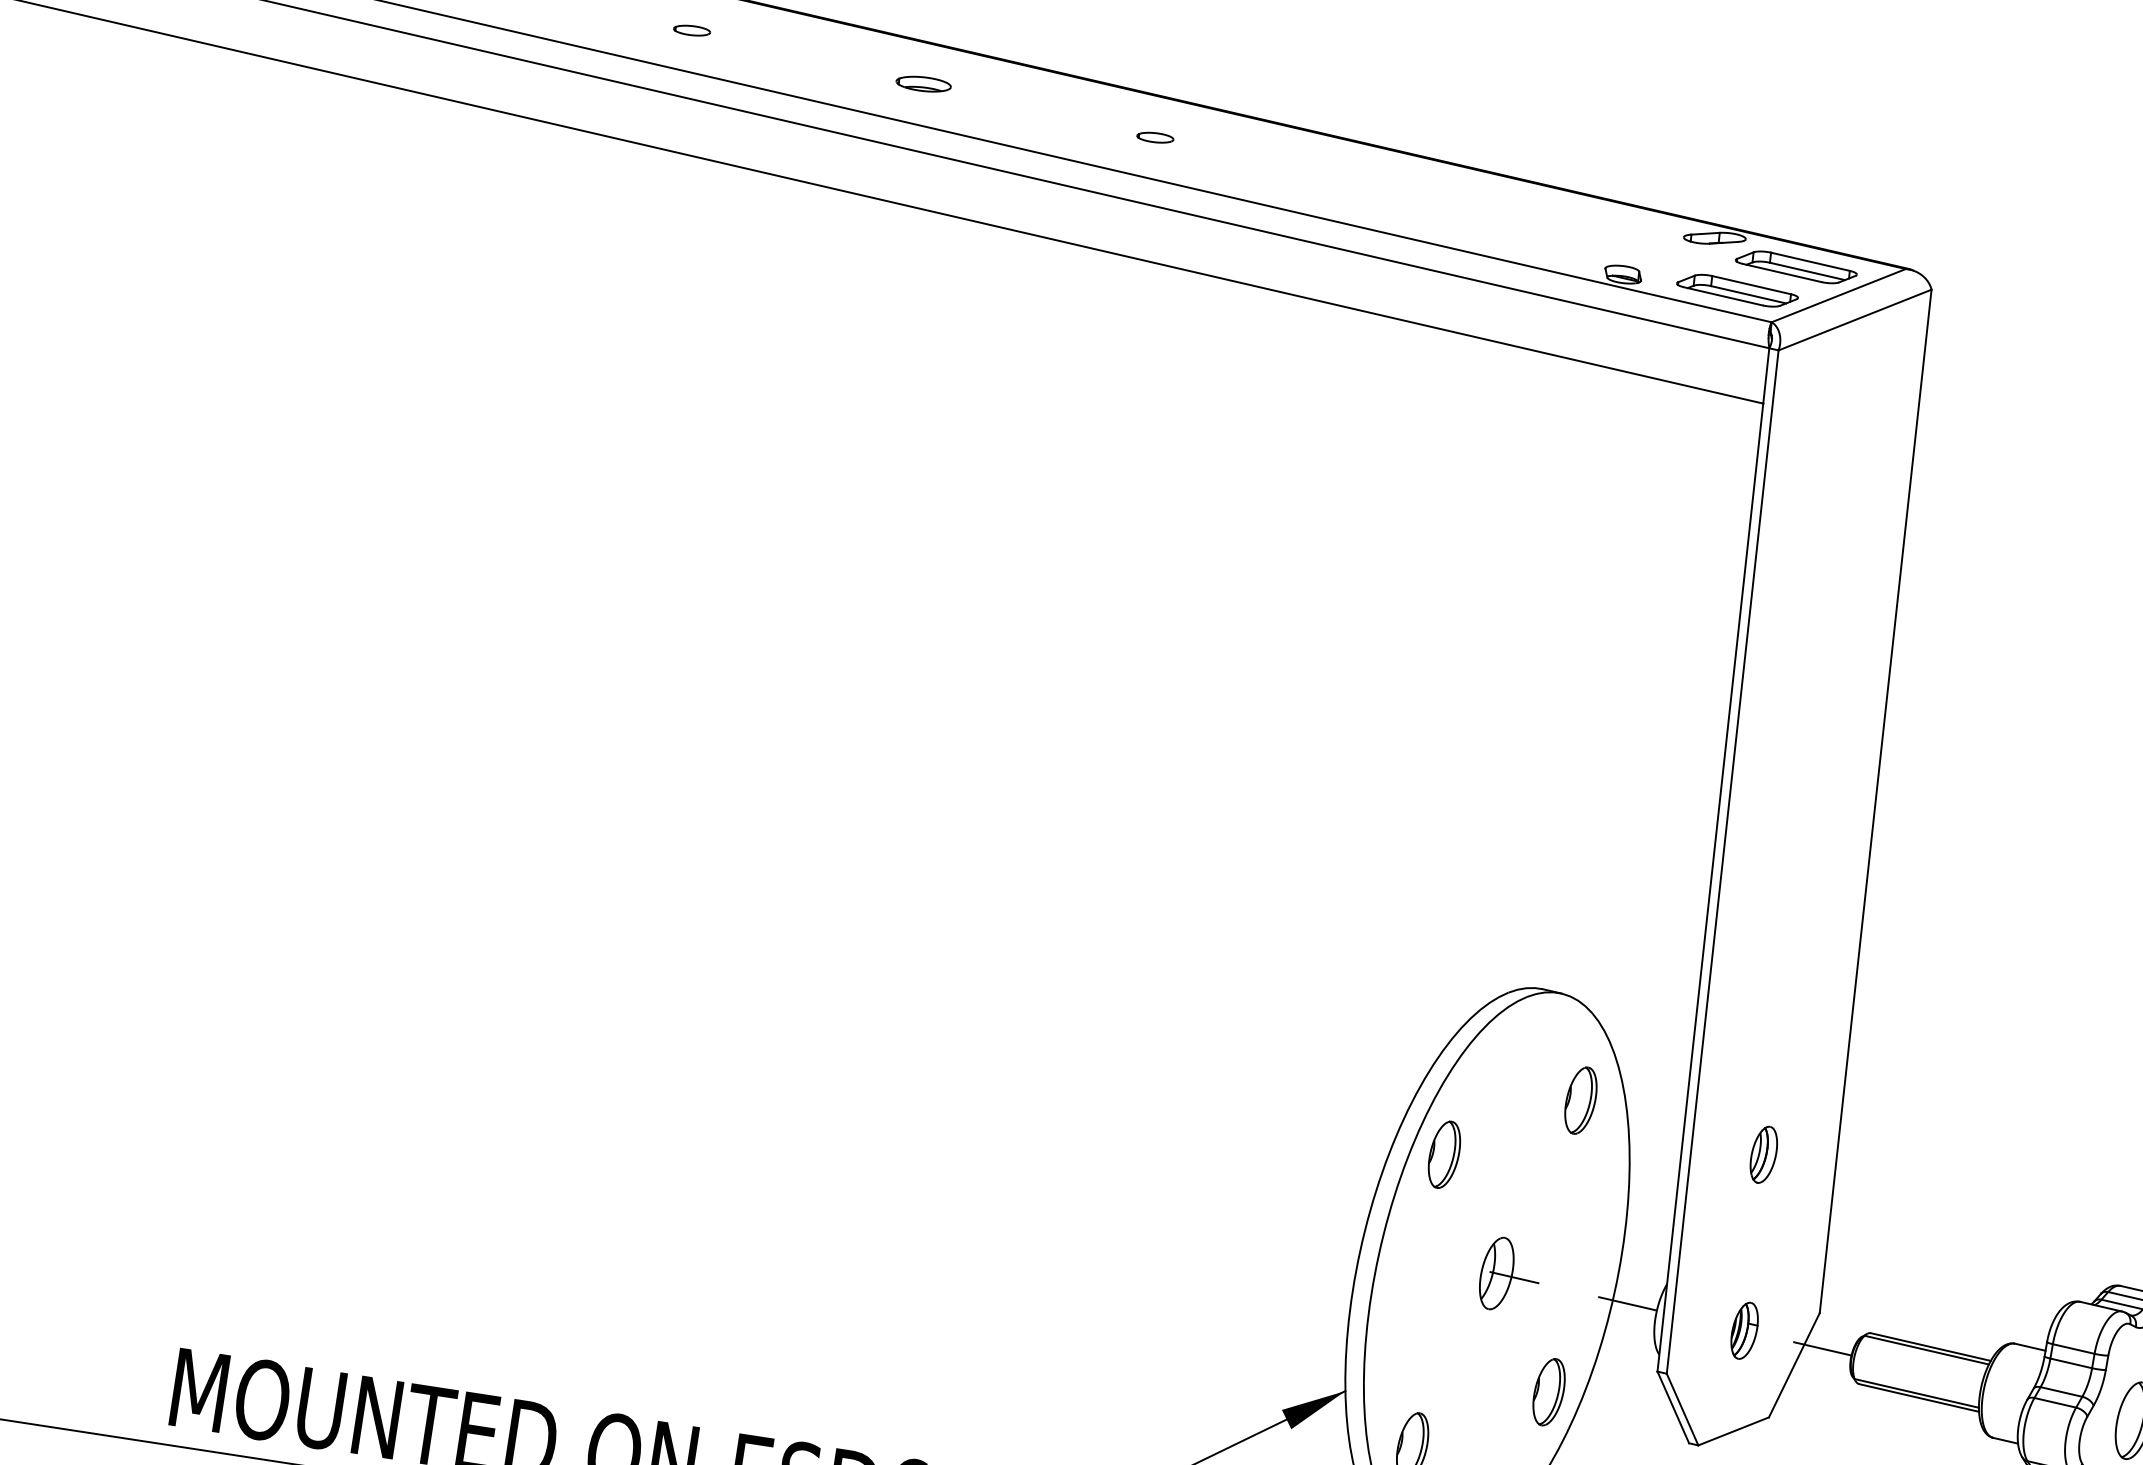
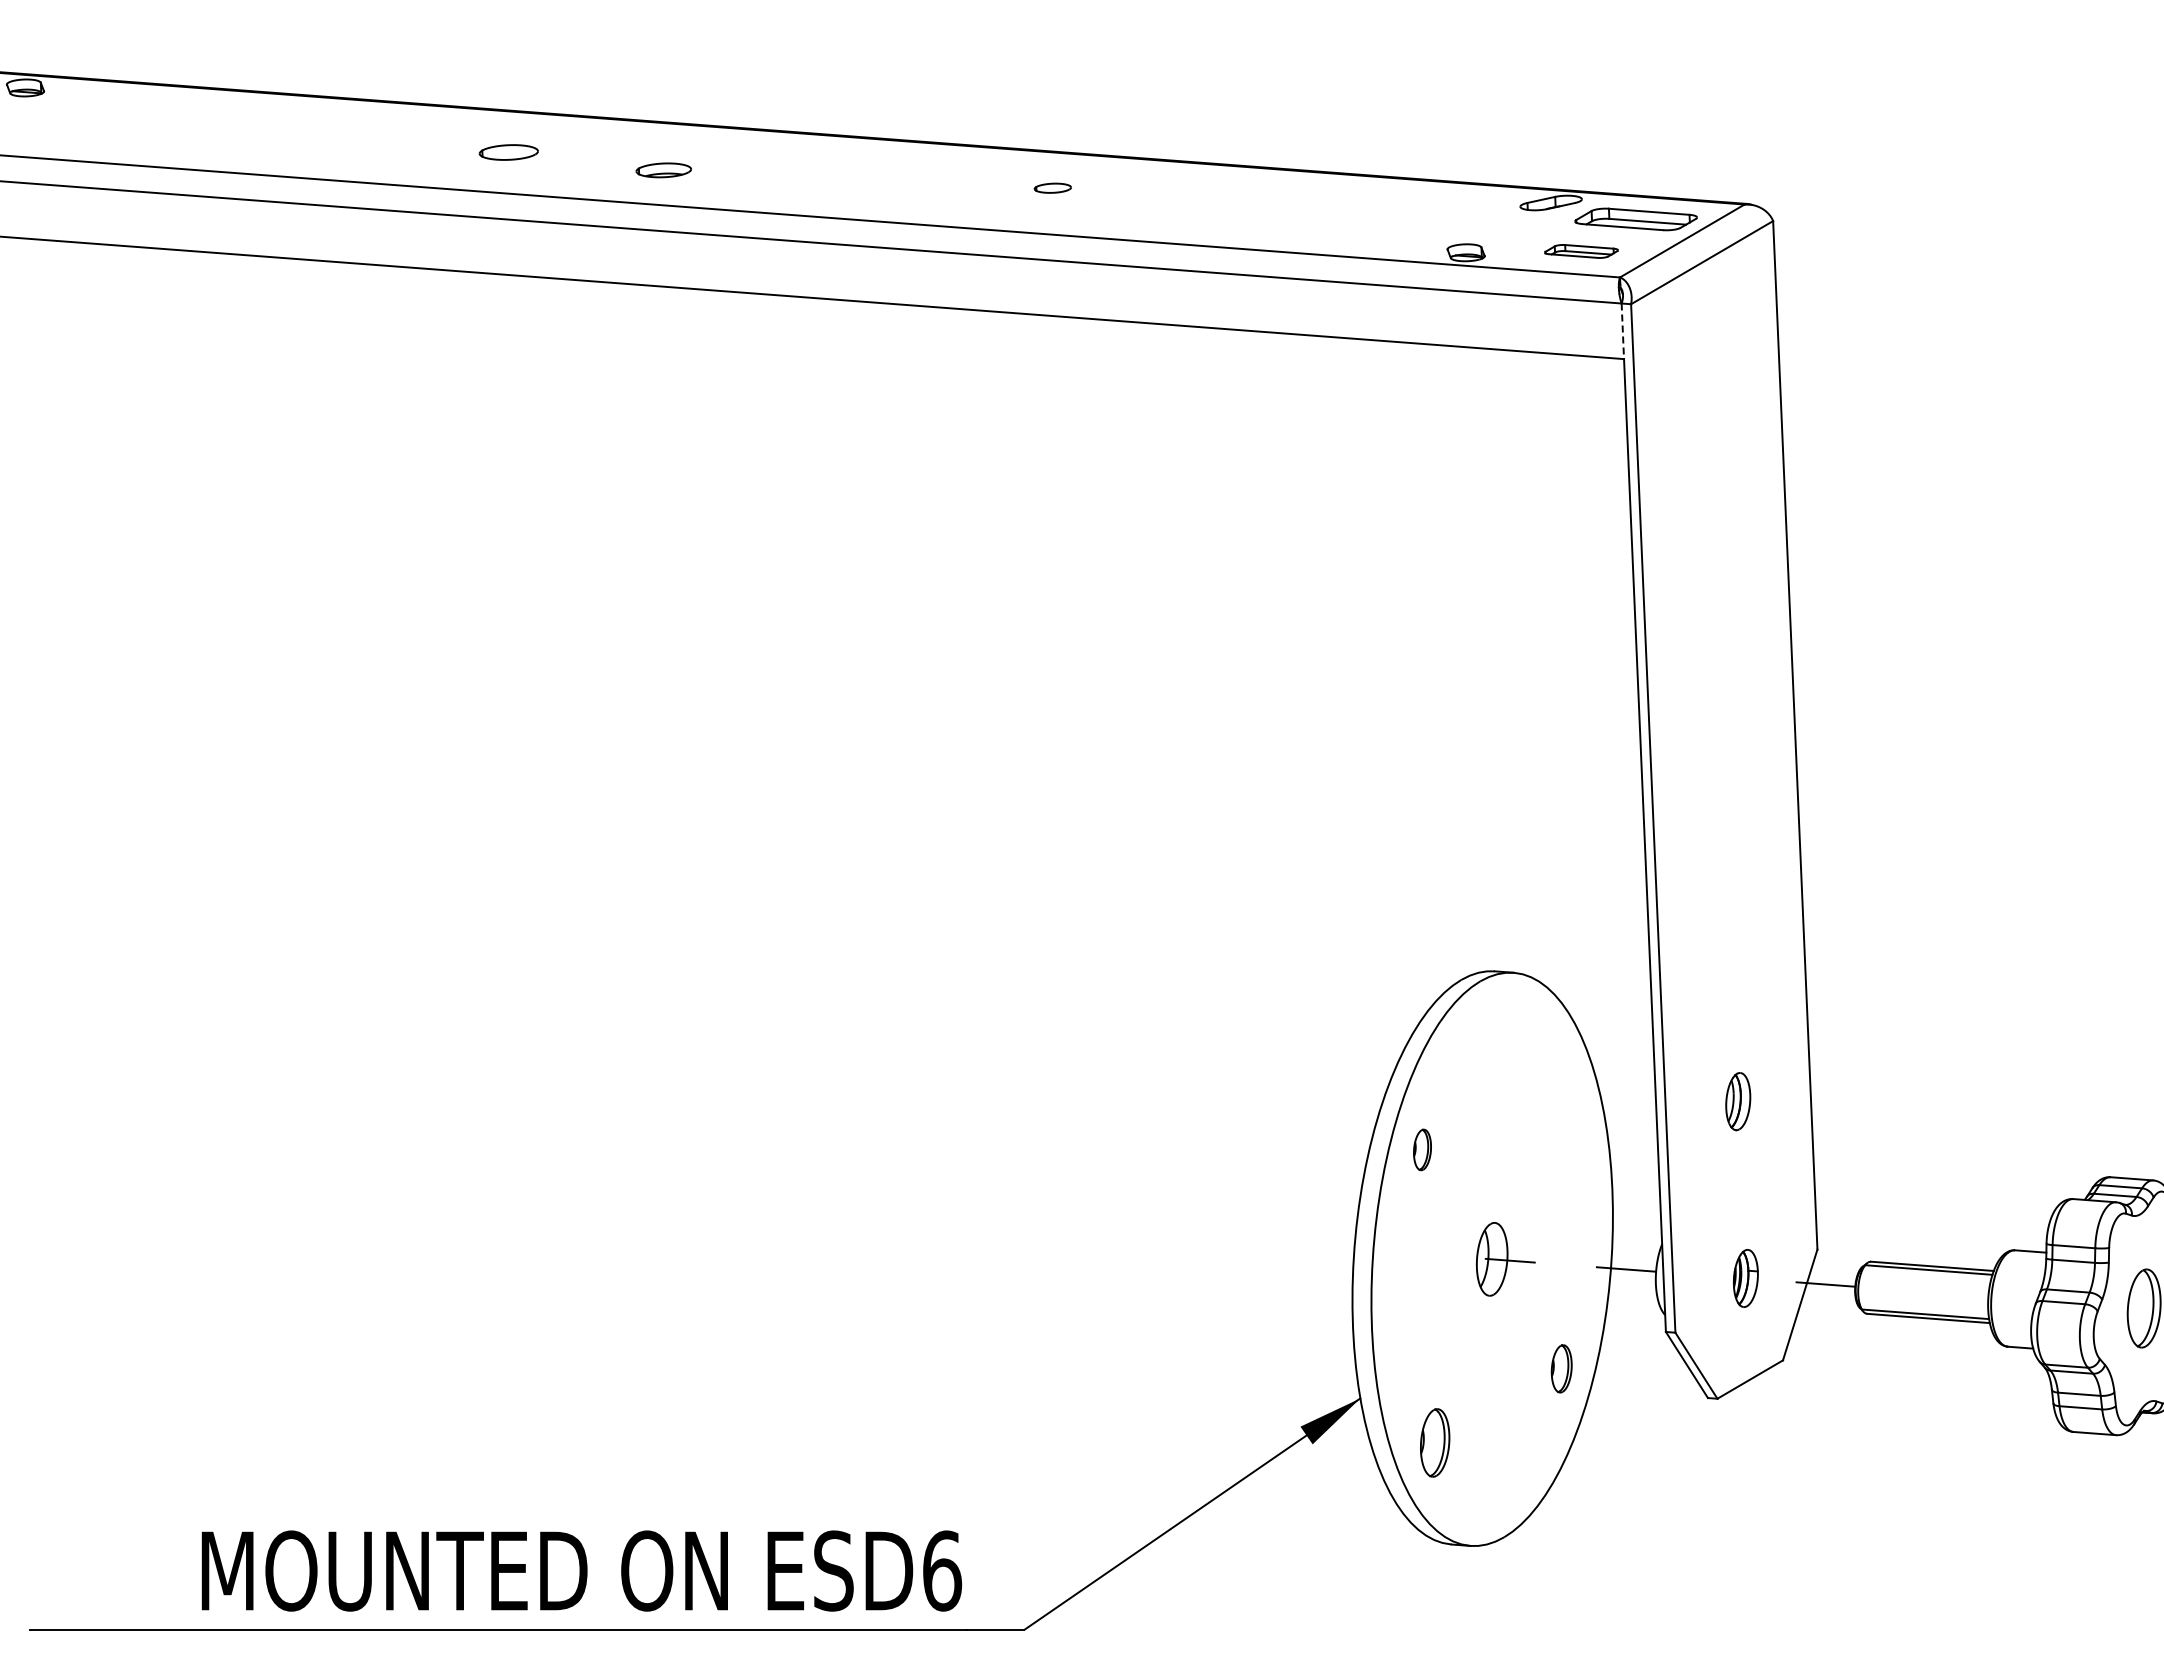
part: (691, 30) -> (508, 152), size x1.6
part: (923, 84) -> (663, 170), moved
part: (1155, 136) -> (1052, 187), moved
part: (1737, 290) -> (1581, 251), size x0.6
line: (1765, 376) -> (1622, 331), solid -> dashed
part: (1581, 1100) -> (1549, 1075), removed
part: (1444, 1154) -> (1422, 1149), size x0.6
part: (1548, 1391) -> (1561, 1368), size x0.7

